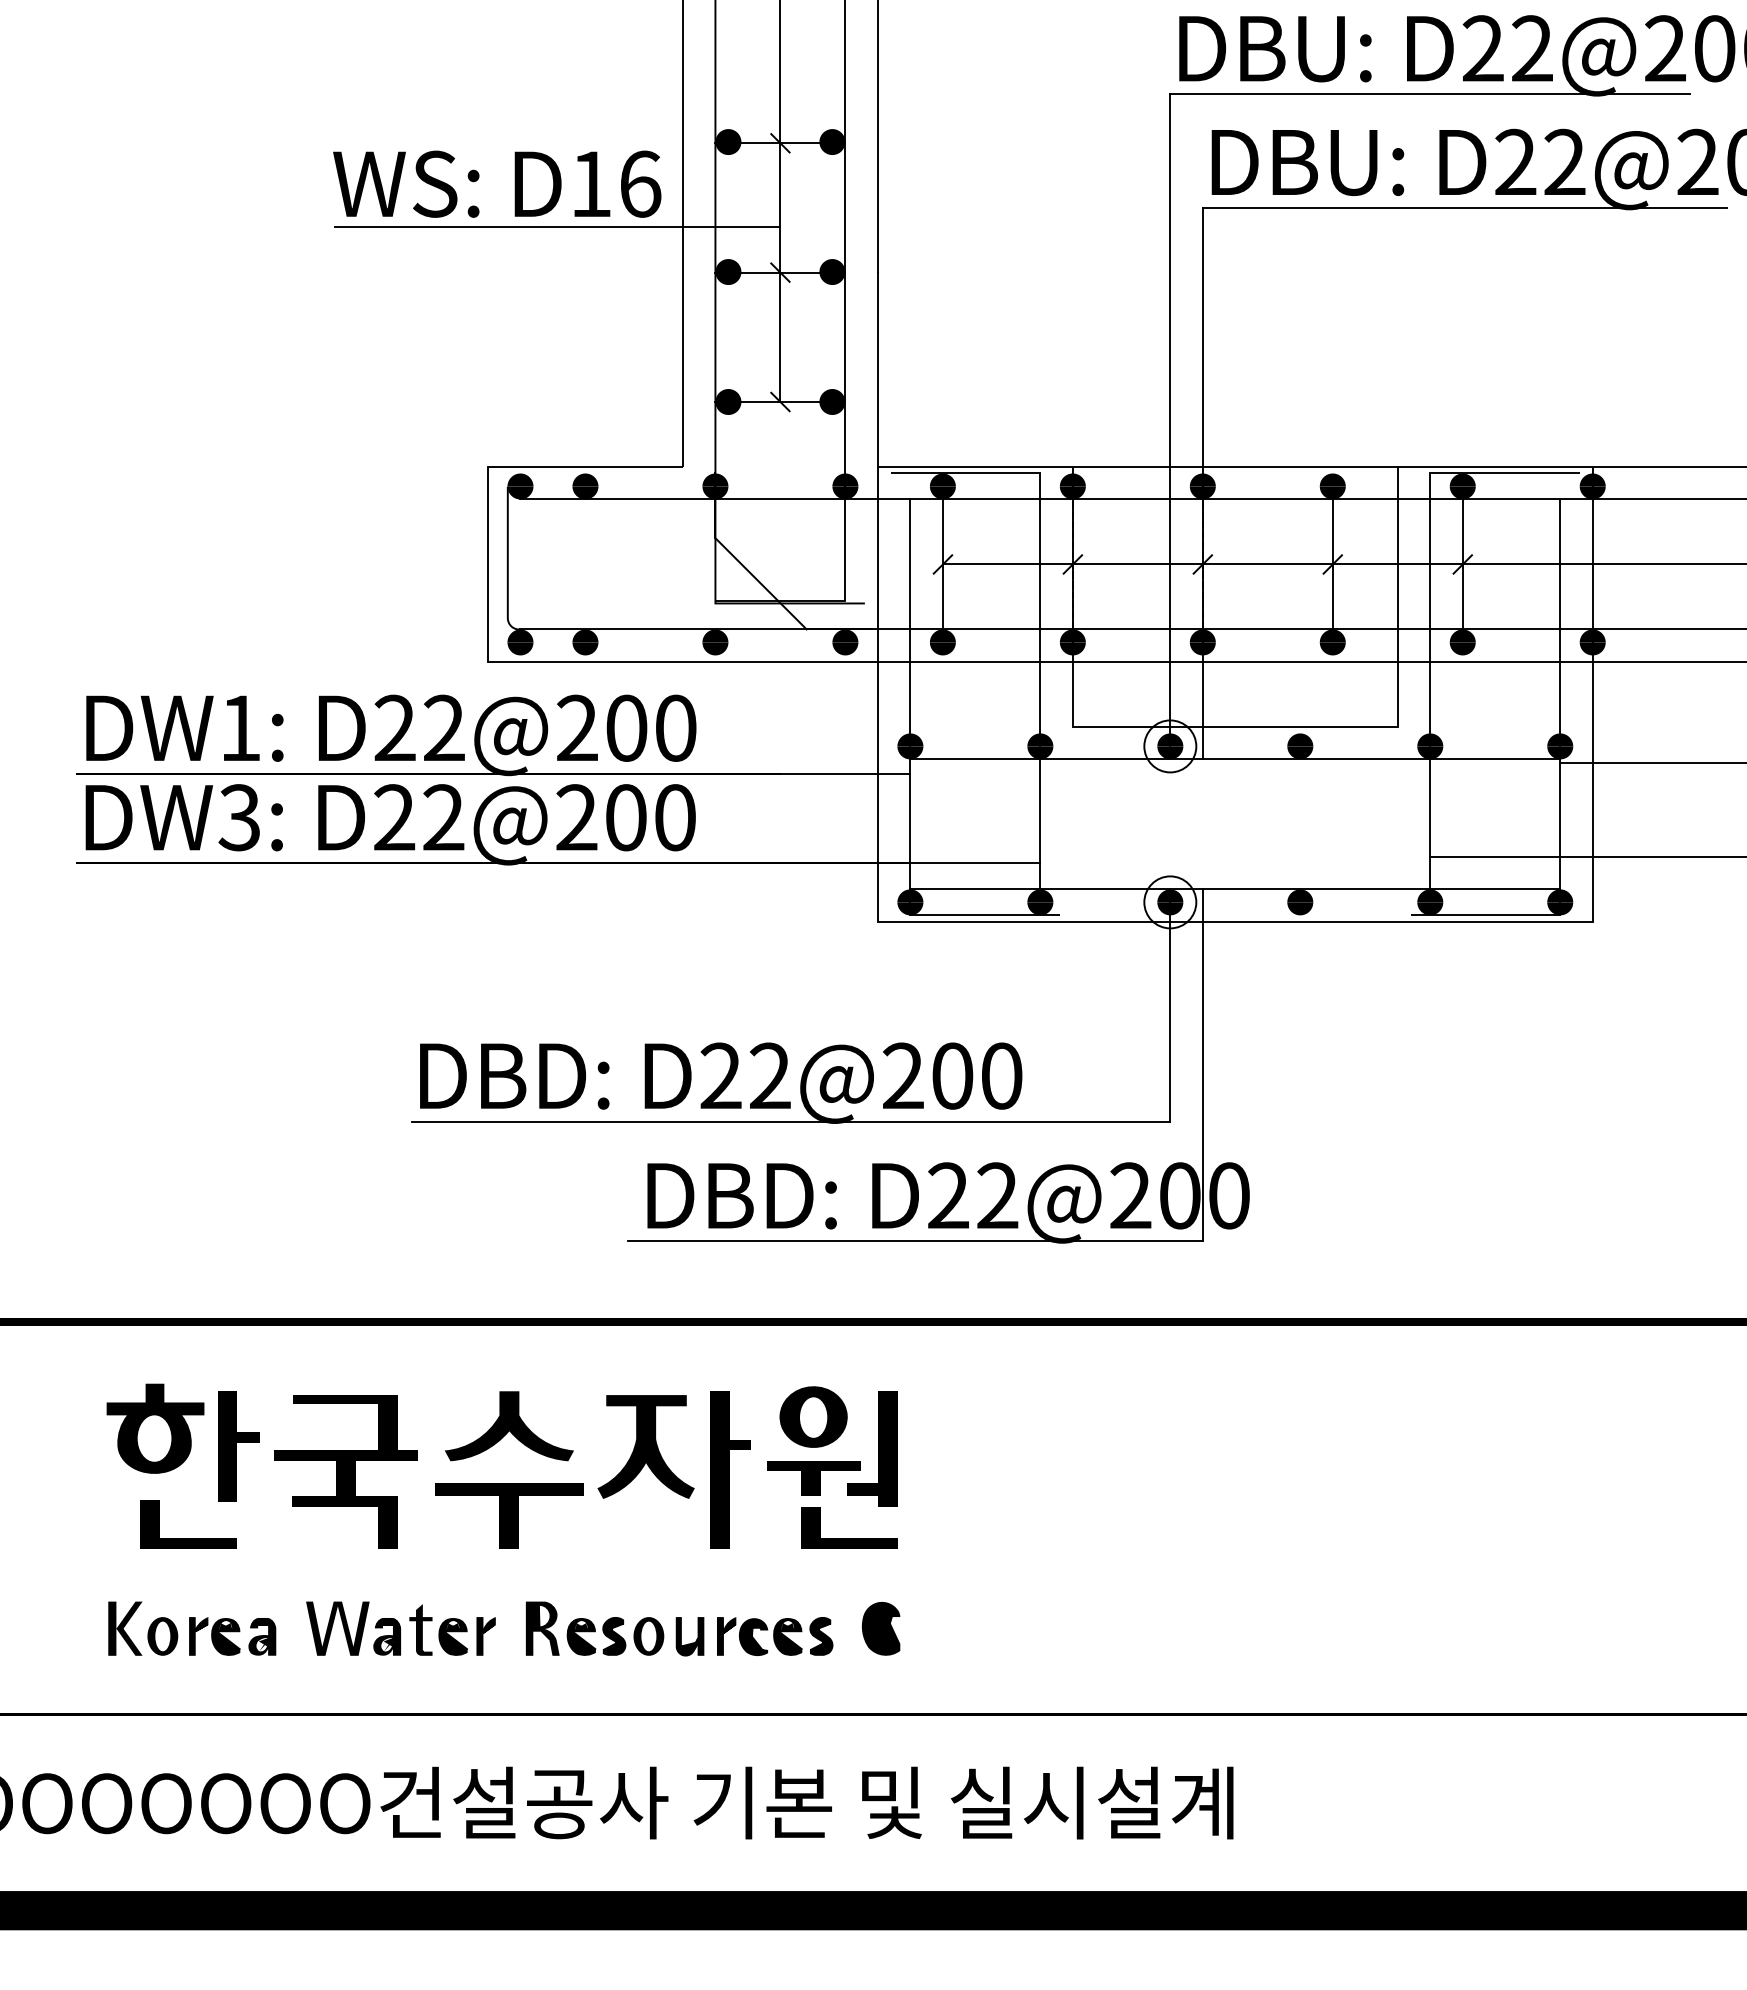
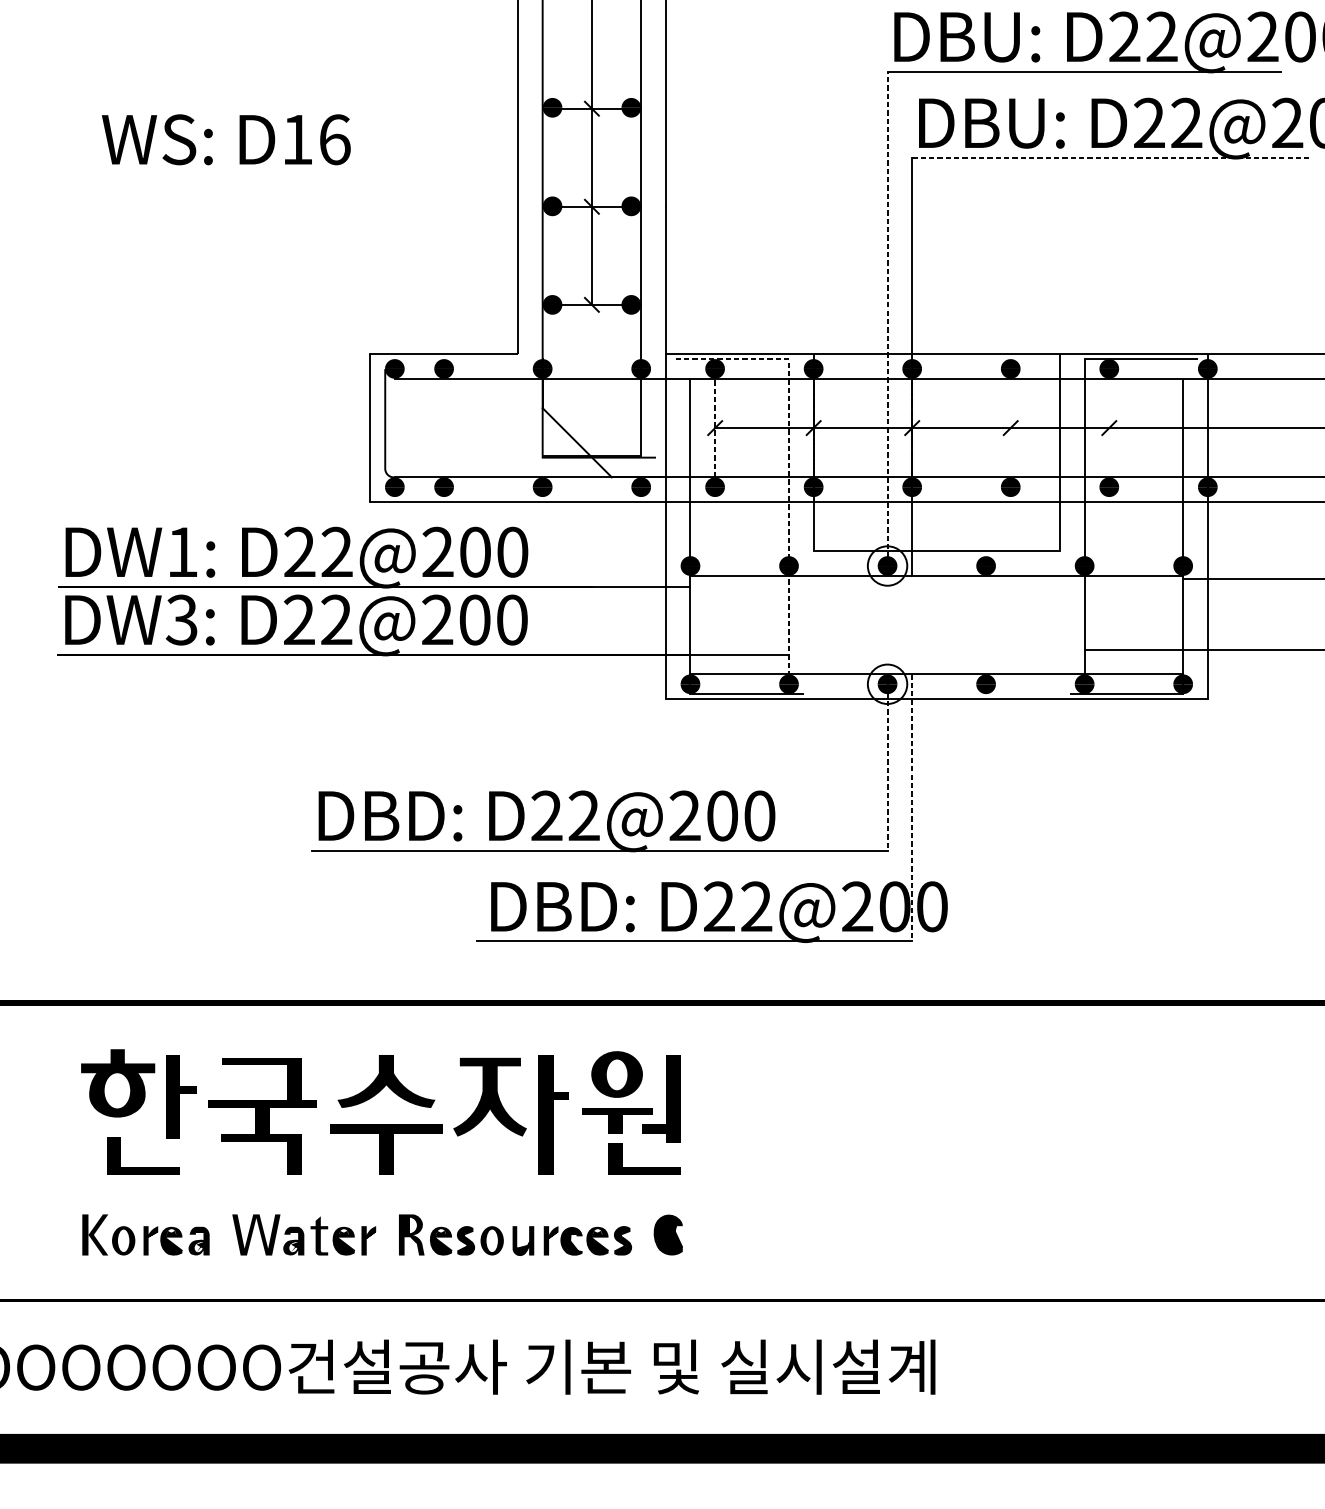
text: (497, 183) -> (226, 139), moved
line: (1464, 207) -> (1110, 157), solid -> dashed
line: (557, 227) -> (422, 172), removed
line: (1170, 419) -> (887, 318), solid -> dashed
line: (942, 564) -> (714, 428), solid -> dashed
line: (1332, 564) -> (1010, 428), removed
line: (1462, 564) -> (1109, 428), removed
line: (1040, 606) -> (789, 459), solid -> dashed
line: (1170, 1012) -> (887, 767), solid -> dashed
line: (1202, 1065) -> (911, 807), solid -> dashed

